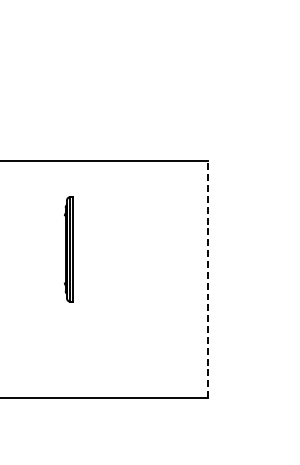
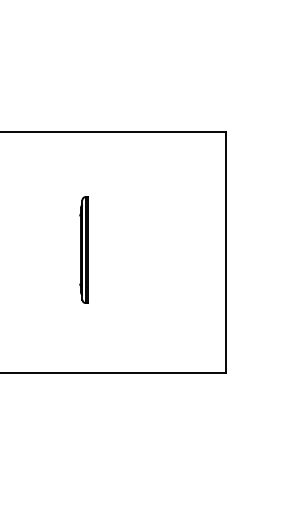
part: (68, 248) -> (83, 249), moved
line: (208, 279) -> (225, 252), dashed -> solid

